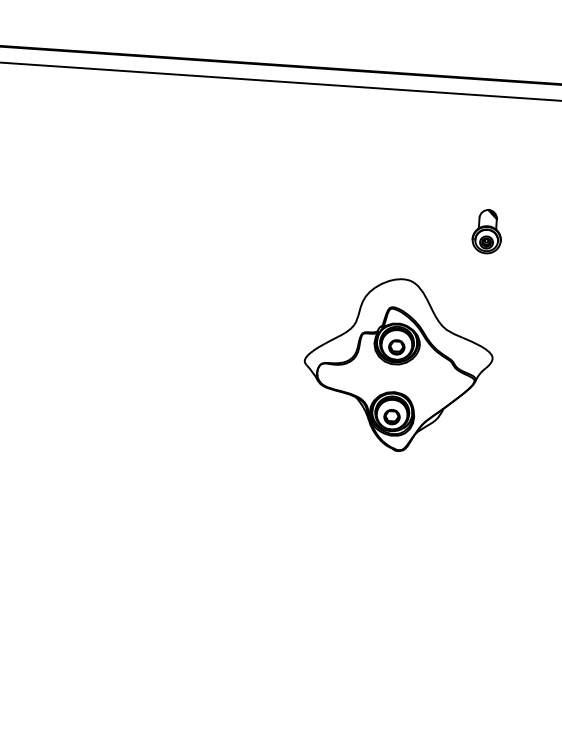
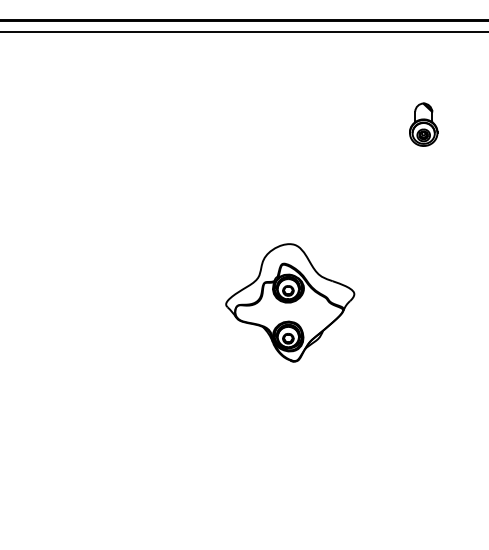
part: (486, 231) -> (423, 124), size x1.43
part: (398, 364) -> (290, 302), moved

